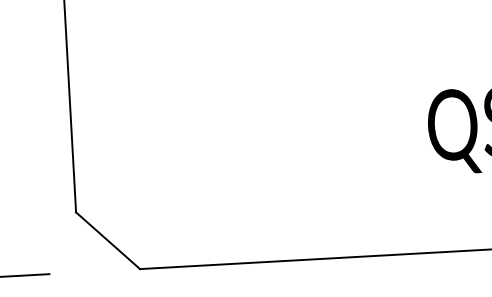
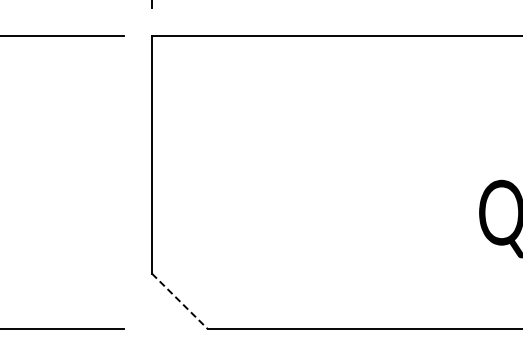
line: (108, 240) -> (180, 301), solid -> dashed

